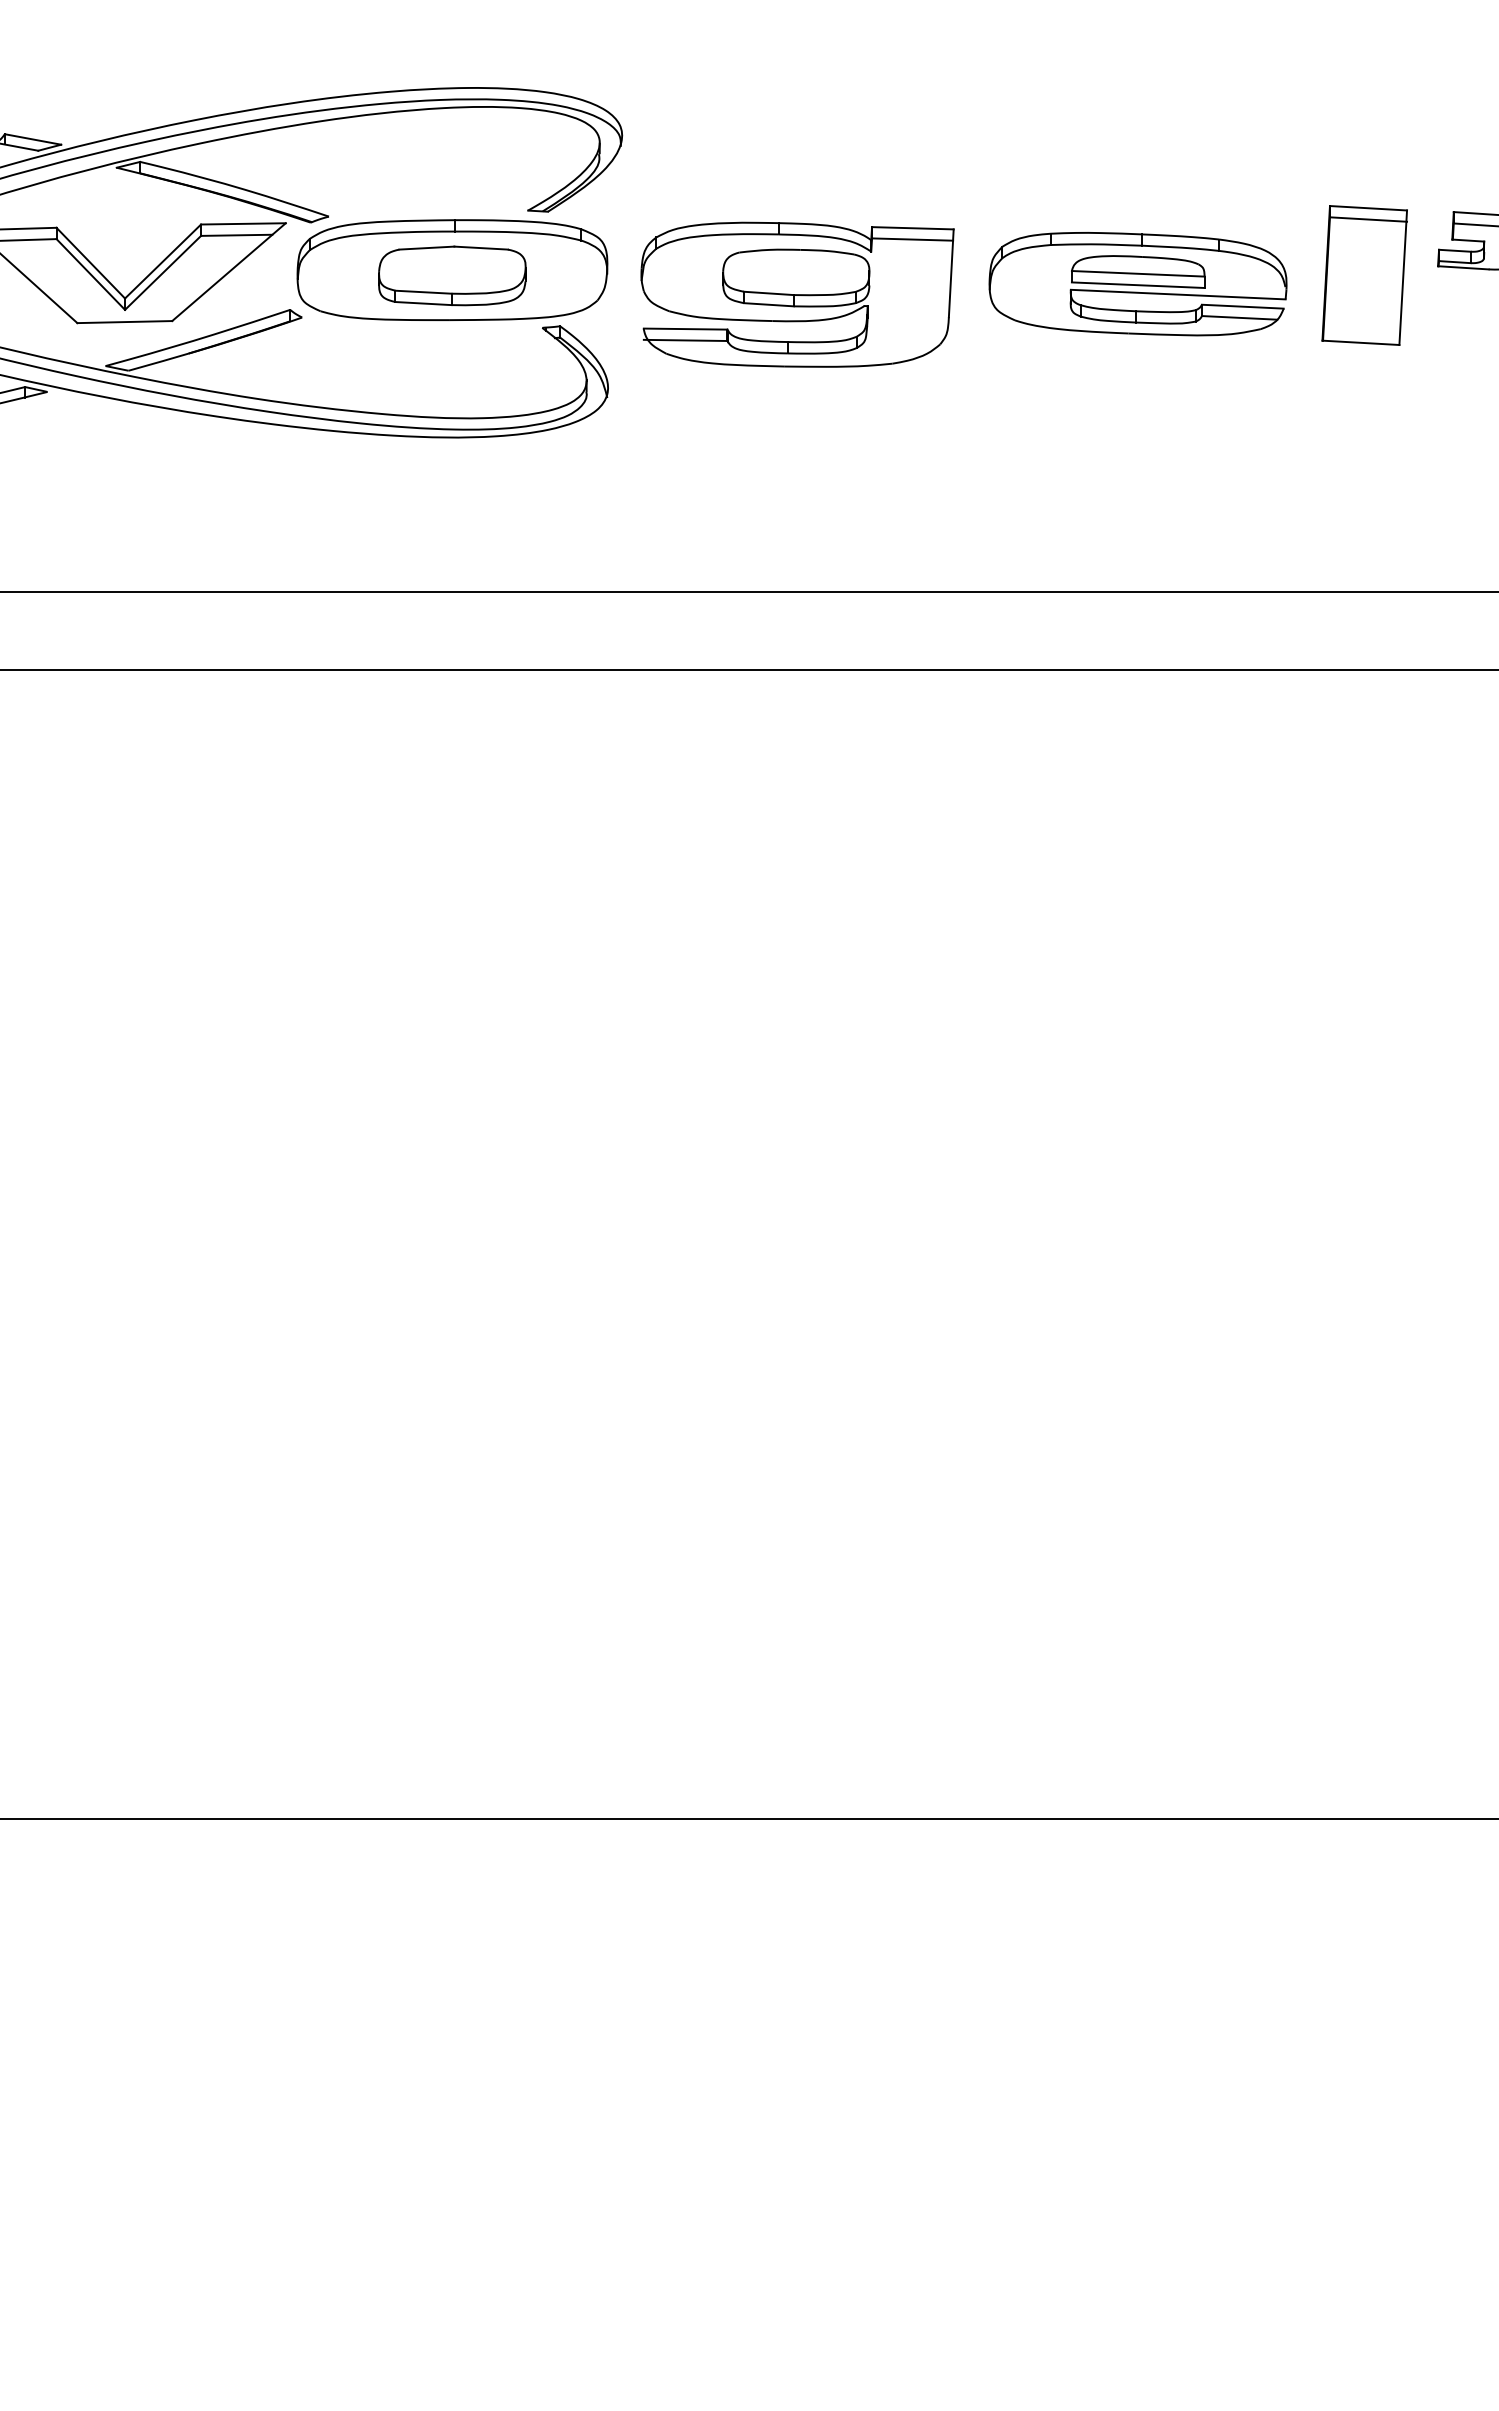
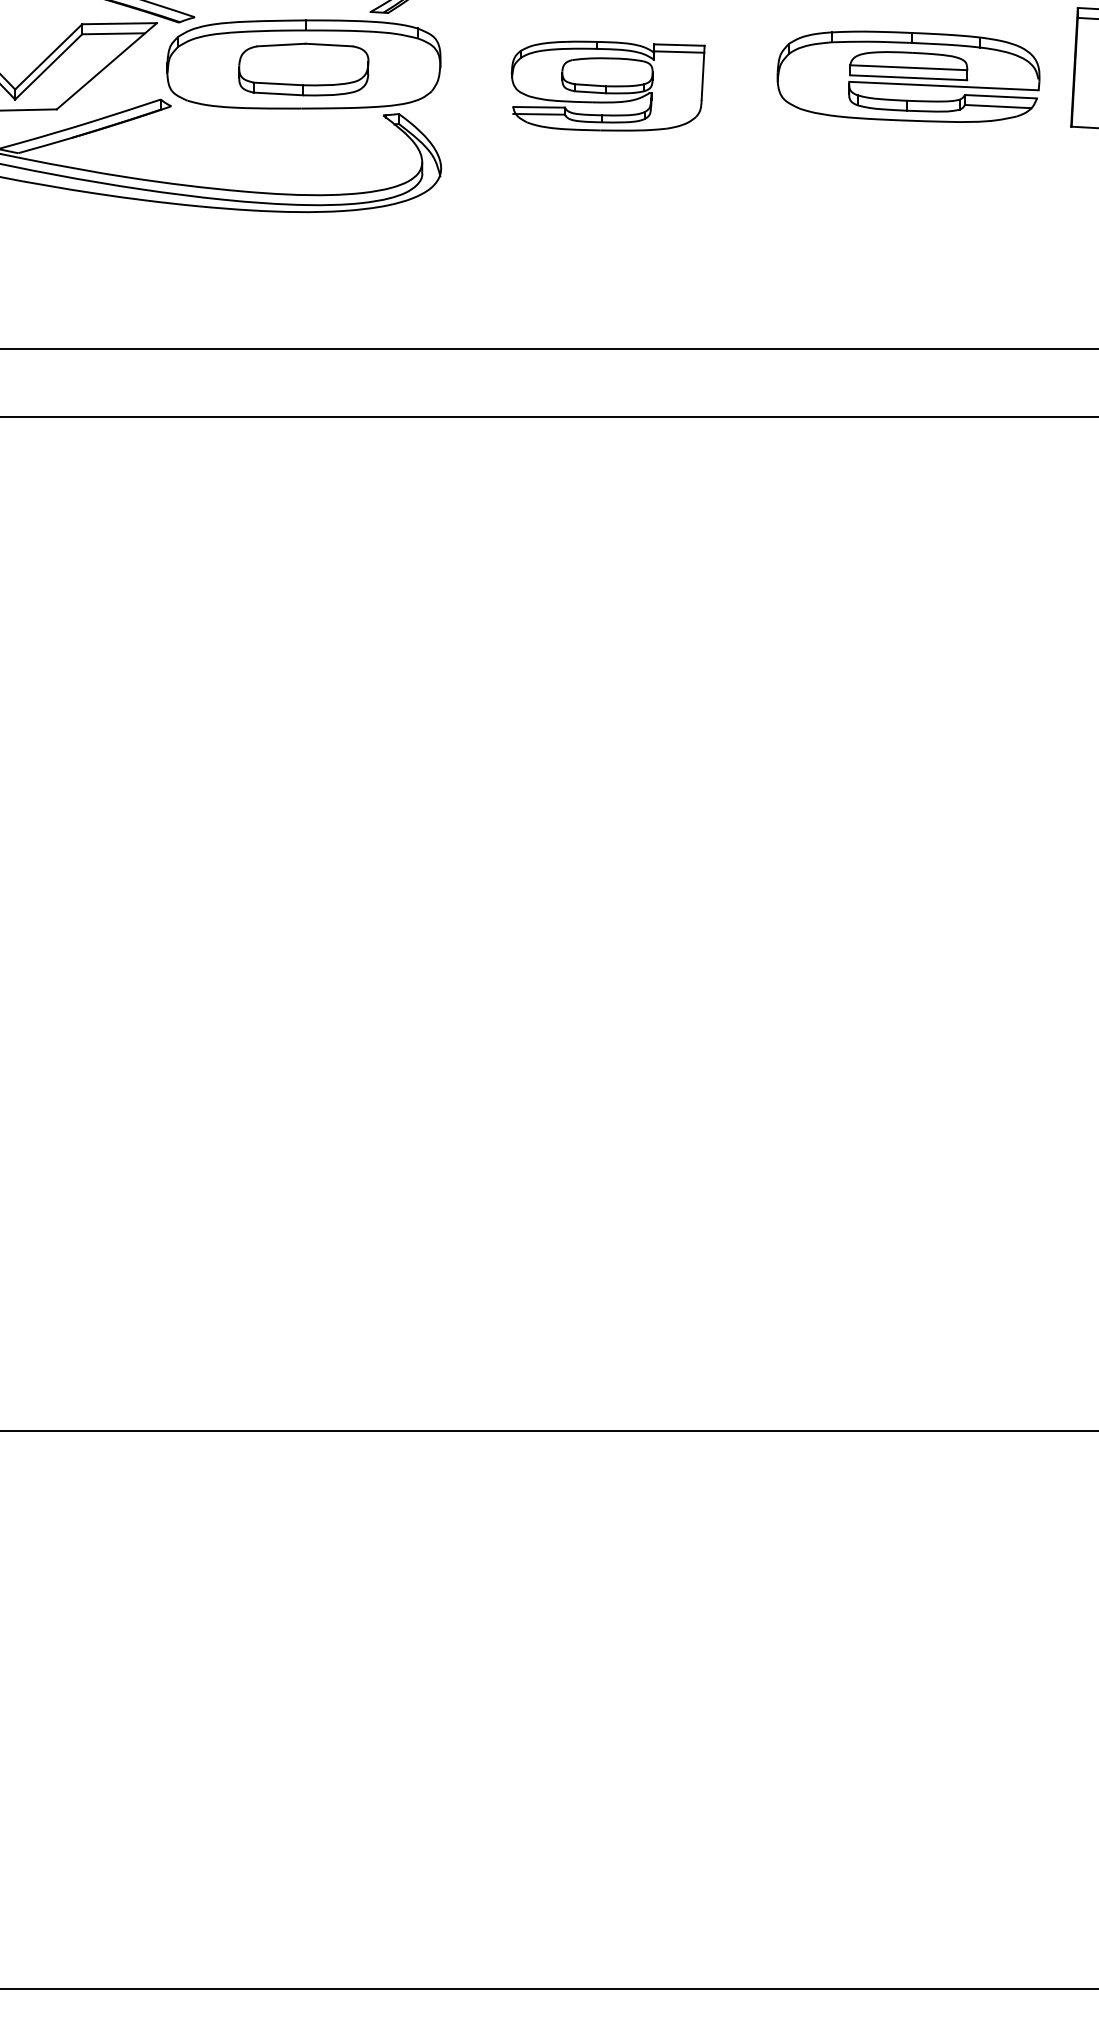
part: (797, 294) -> (608, 85), size x0.7

